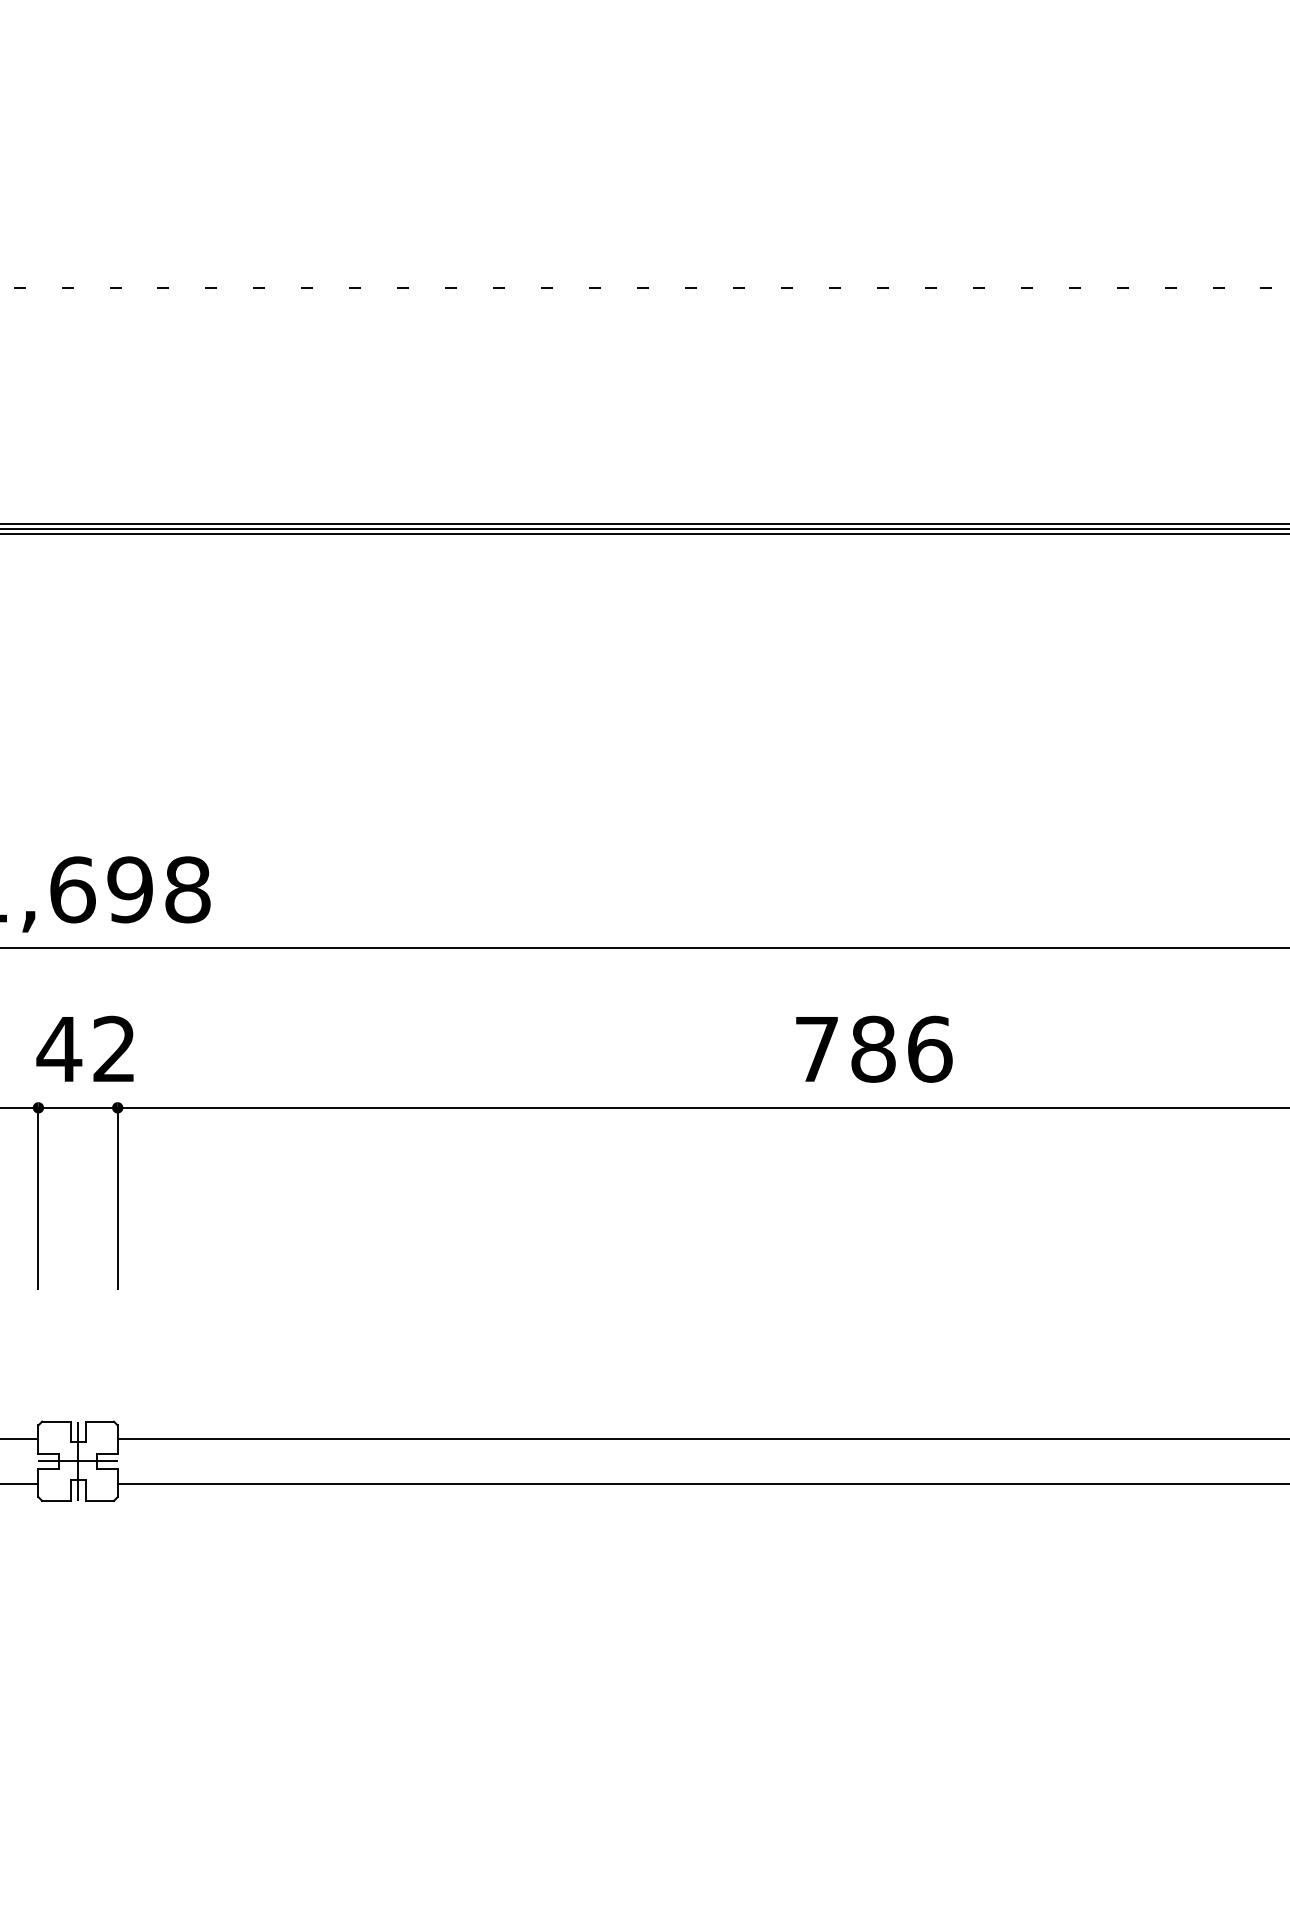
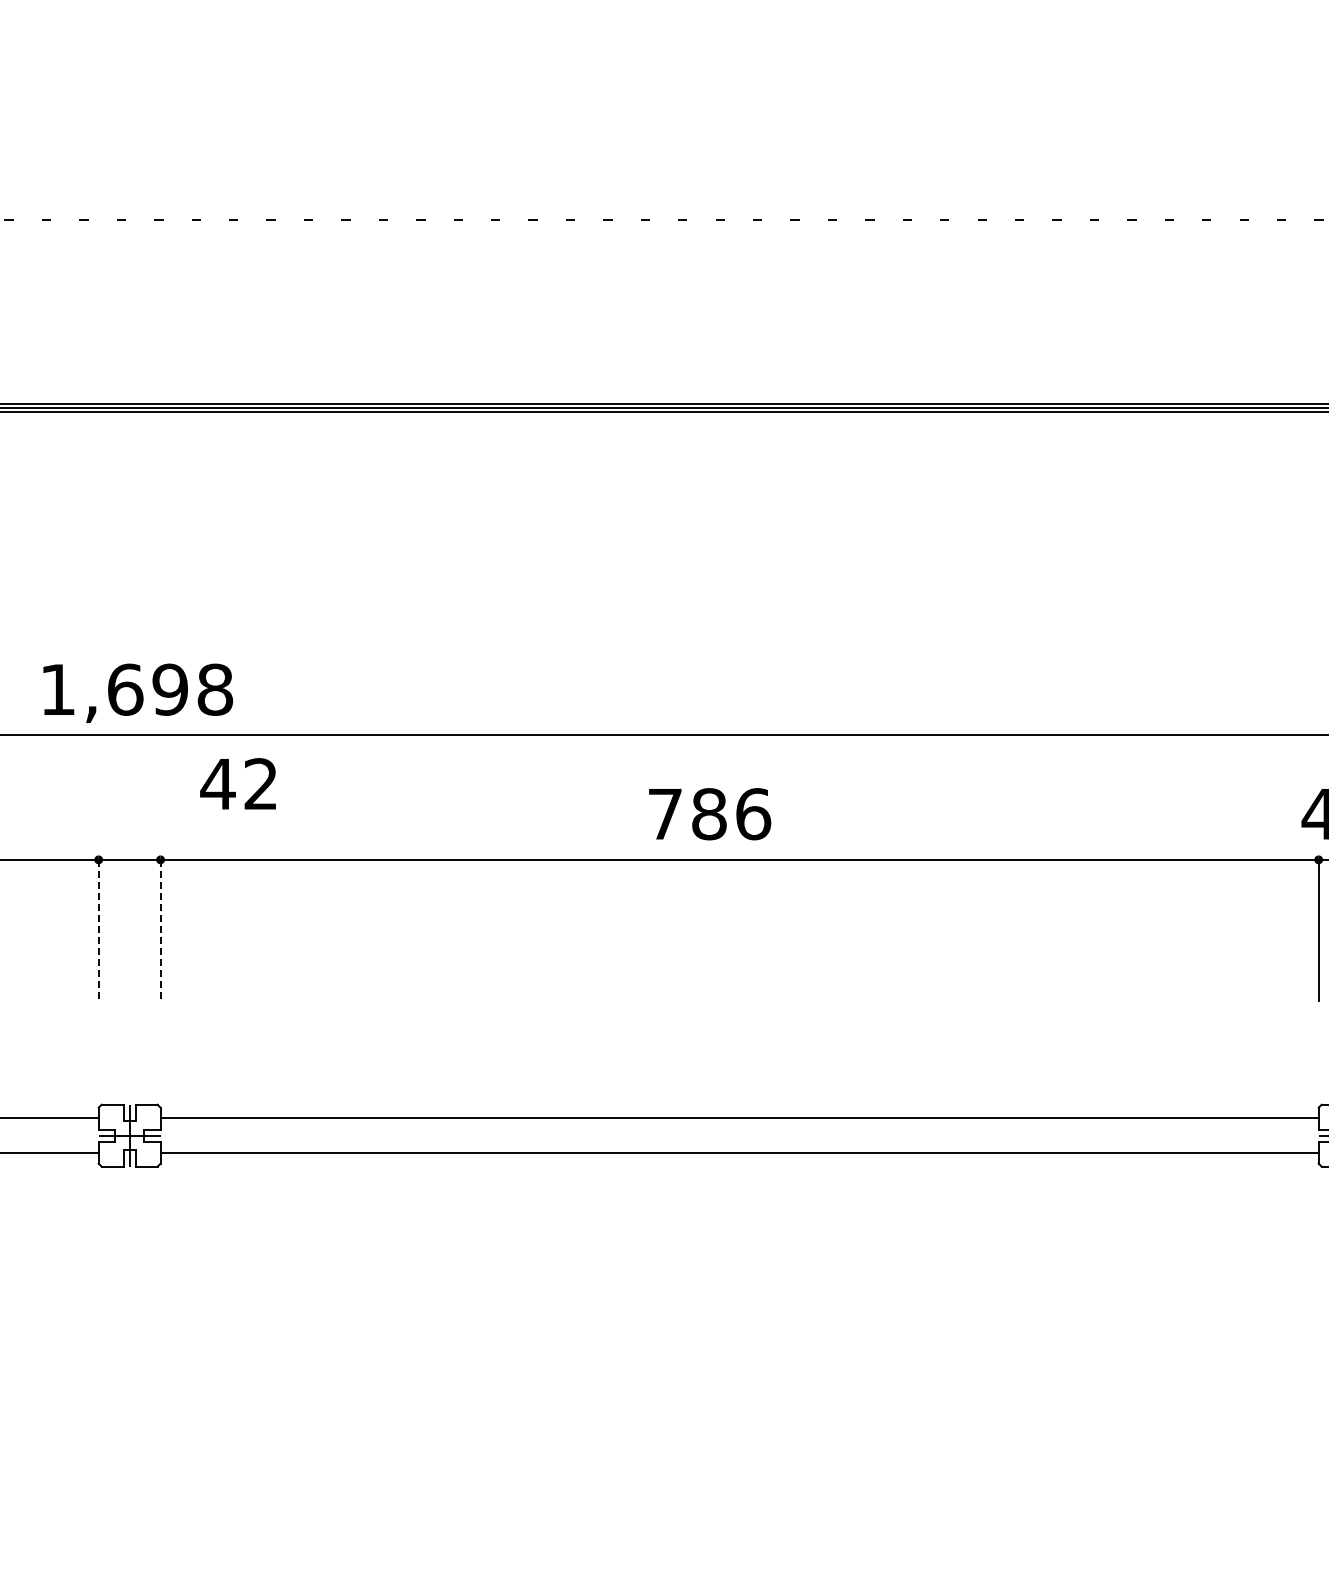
text: (84, 1048) -> (237, 783), moved
text: (874, 1049) -> (710, 814), moved
line: (38, 1198) -> (98, 930), solid -> dashed
line: (117, 1198) -> (160, 930), solid -> dashed

